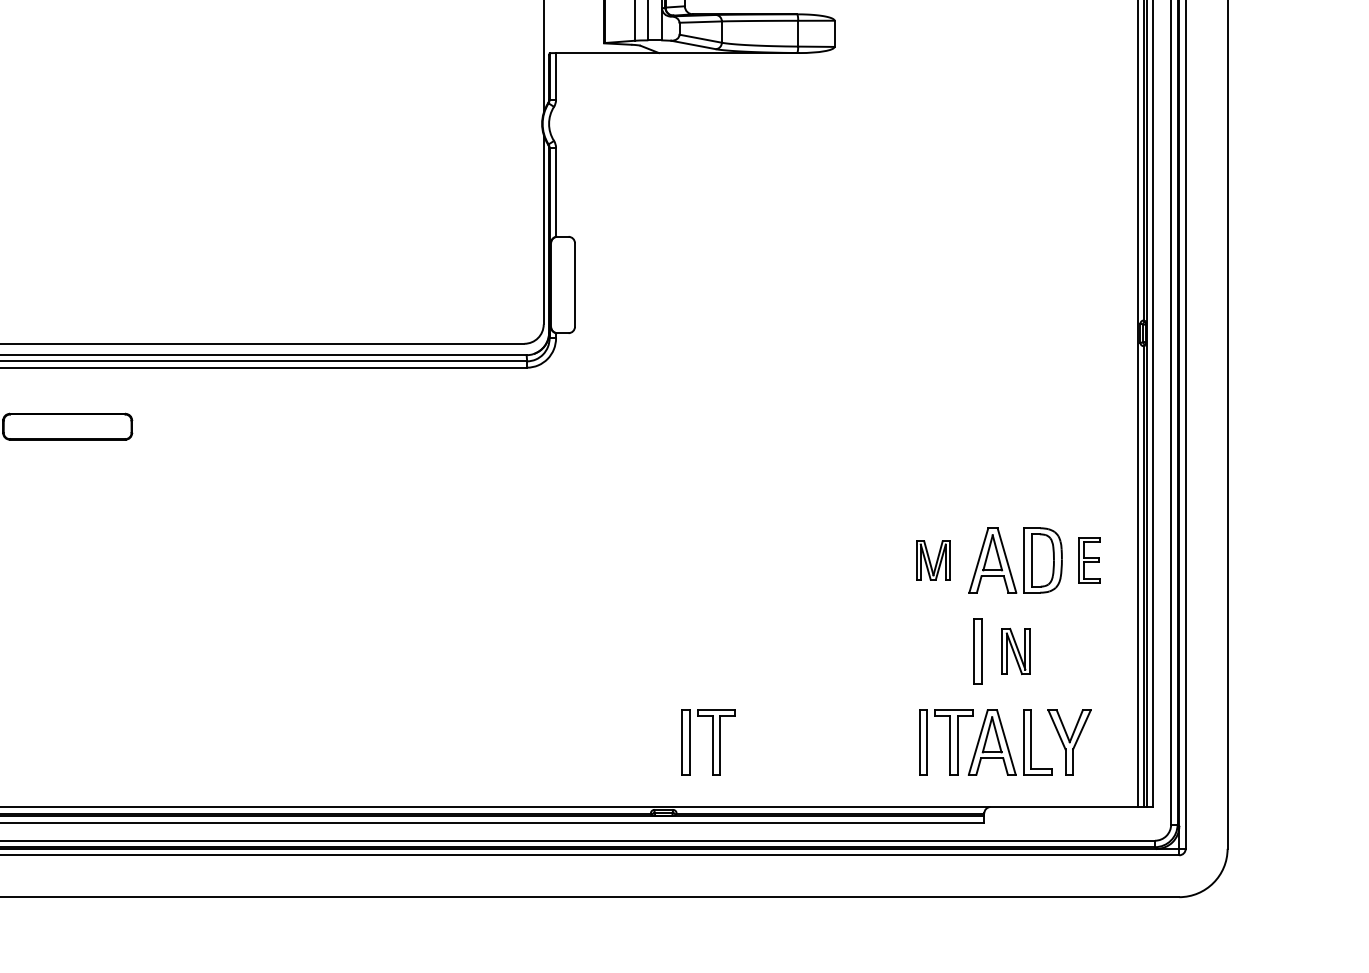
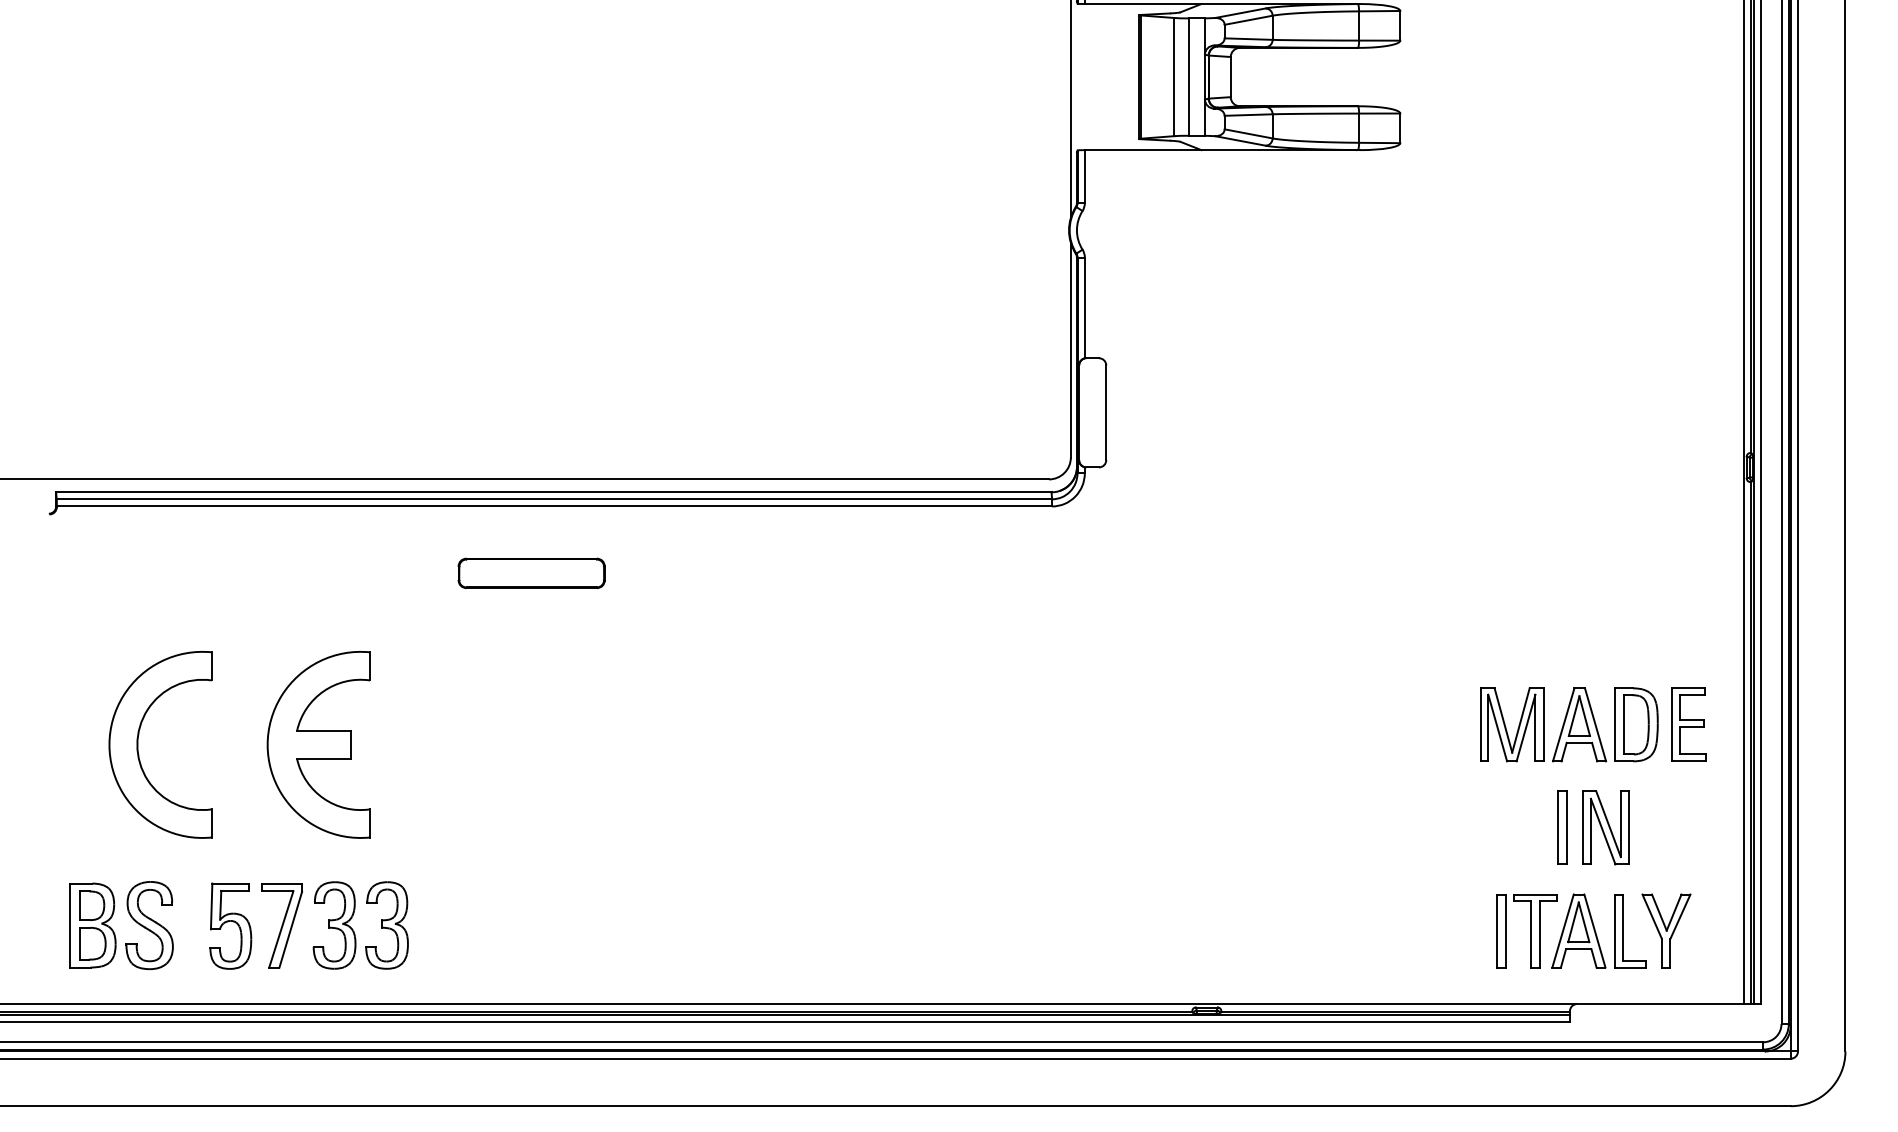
part: (933, 560) -> (1512, 724), size x1.67
part: (1089, 560) -> (1688, 724), size x1.43
part: (1015, 651) -> (1605, 827), size x1.43
part: (708, 742) -> (1257, 931), removed

